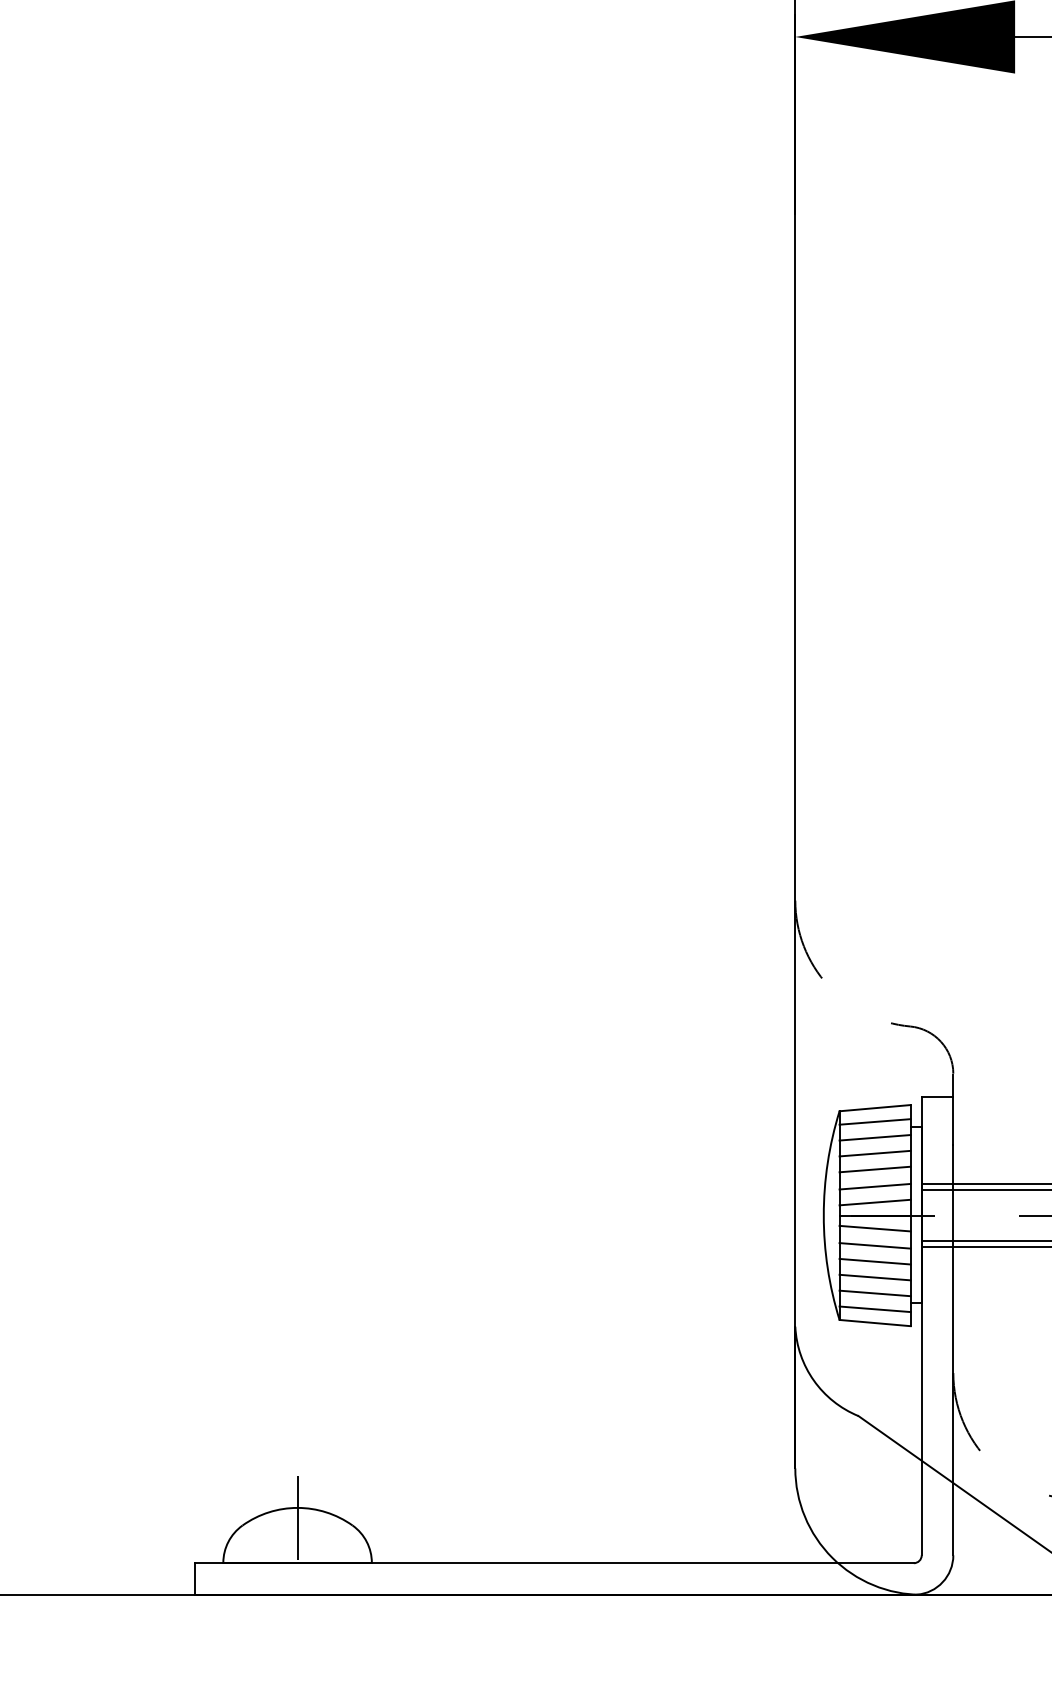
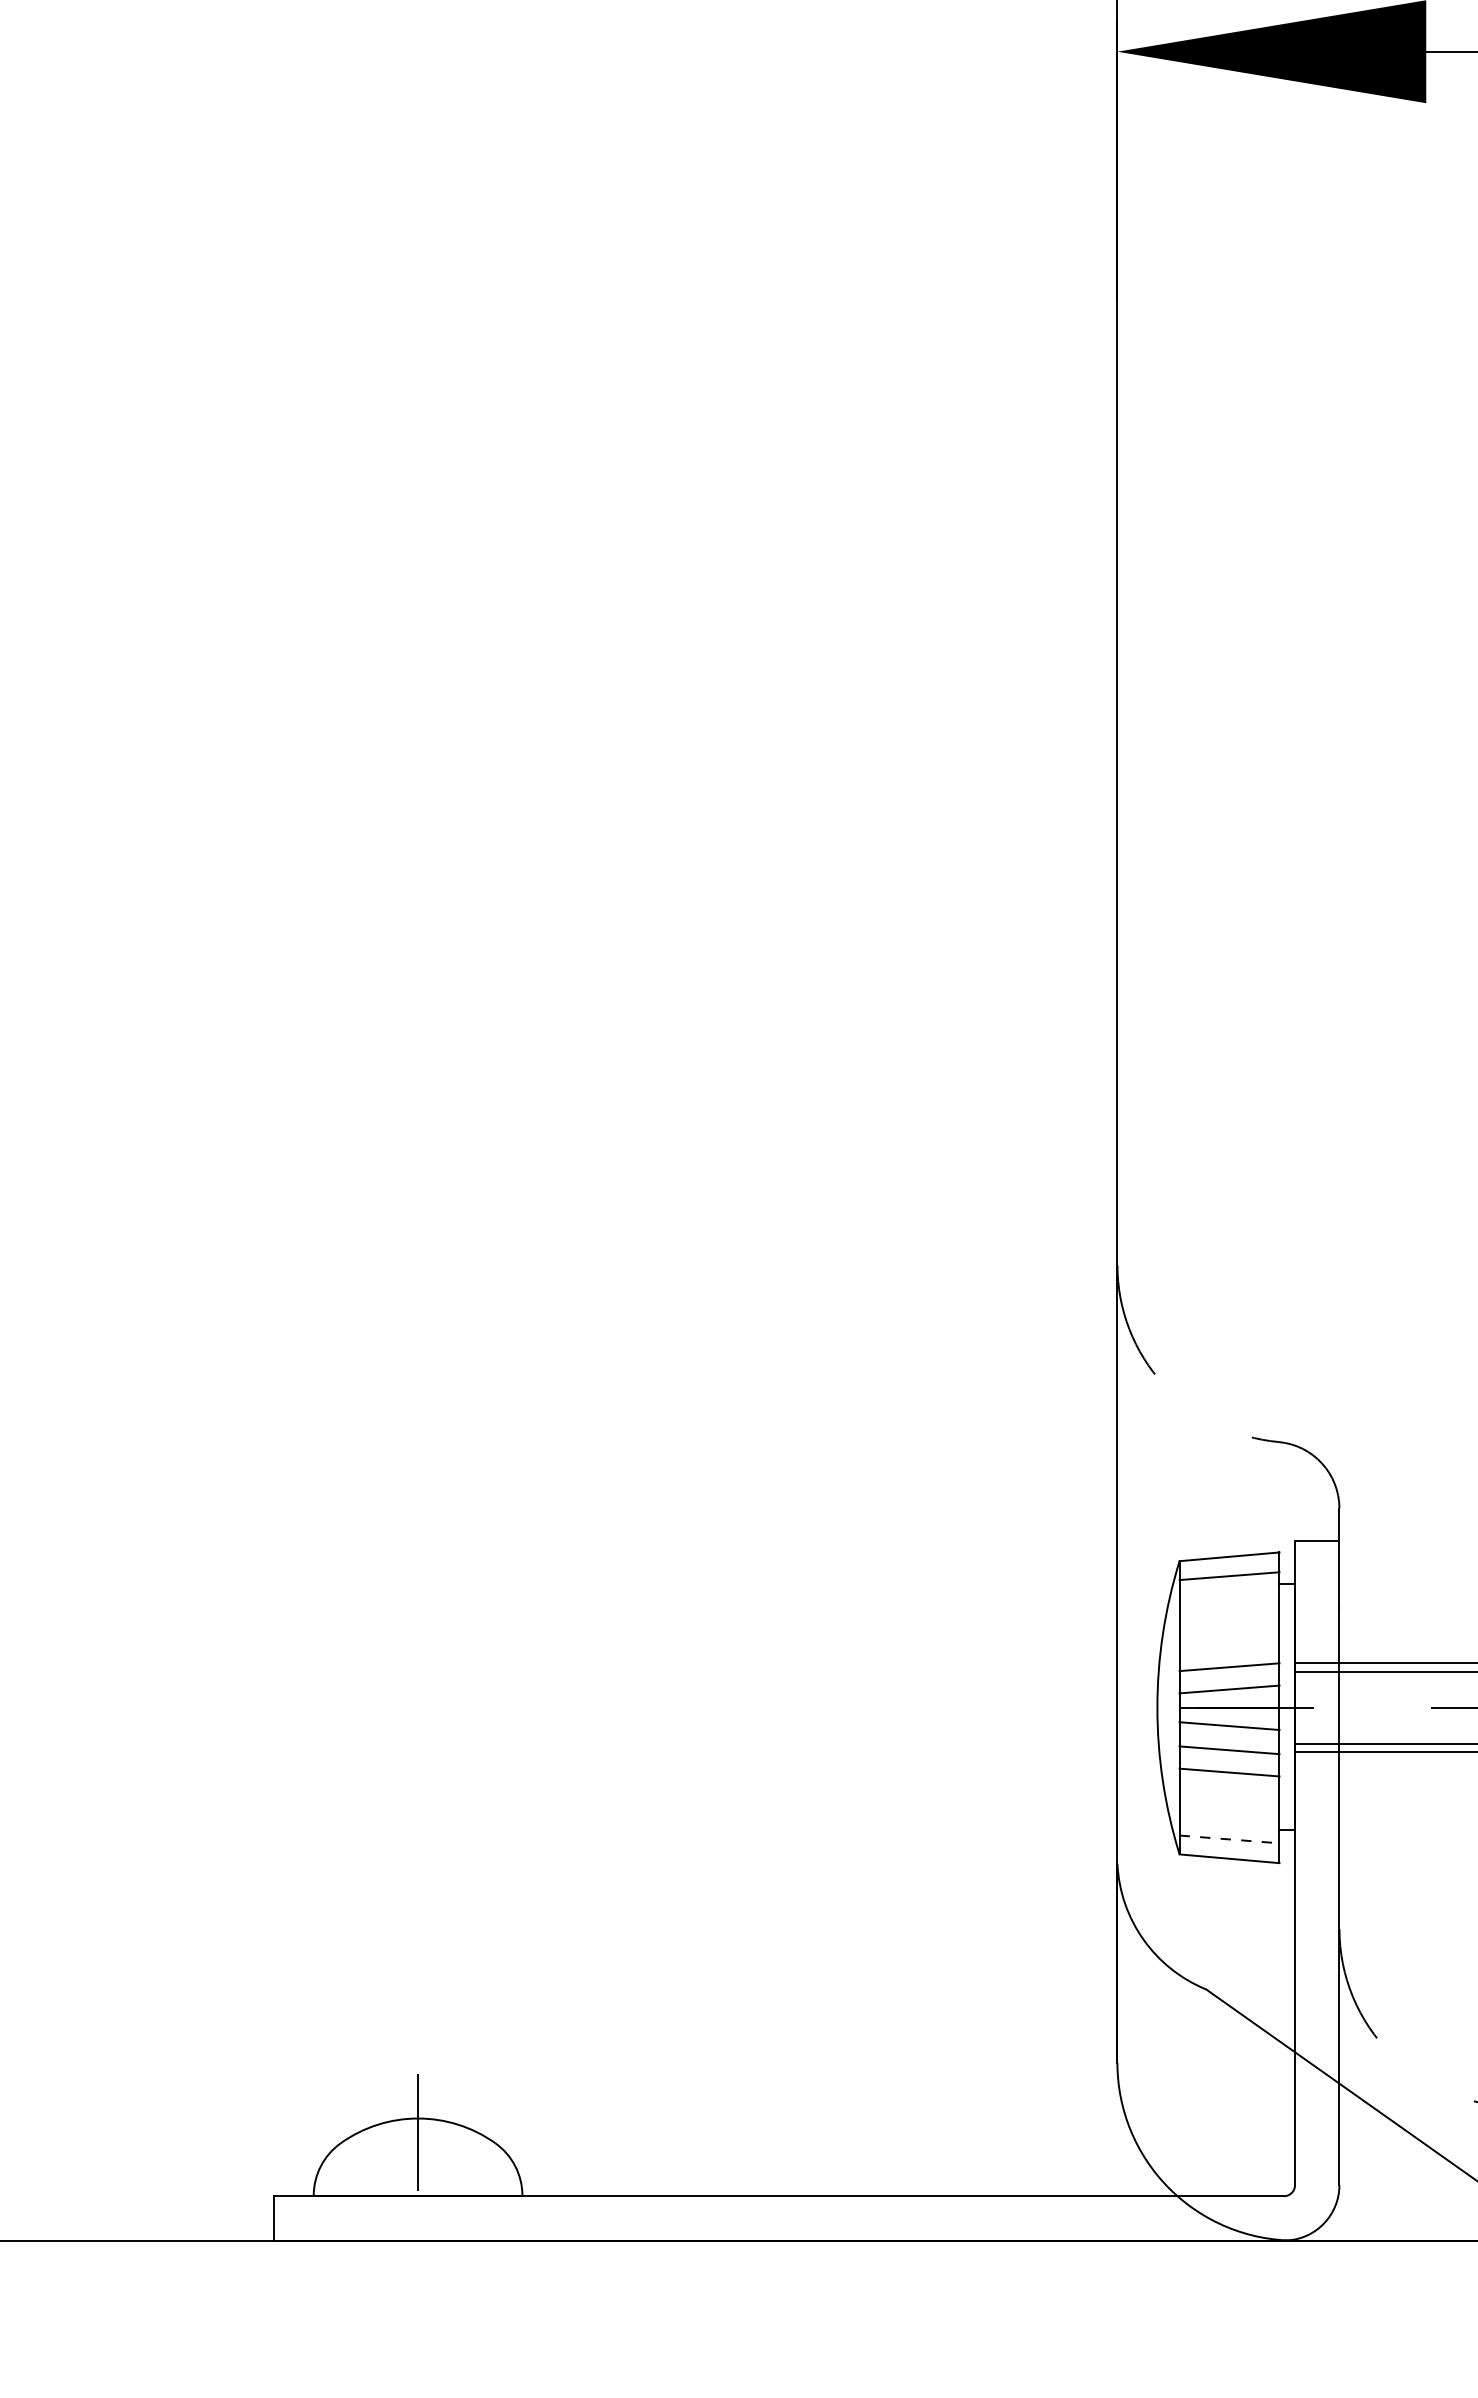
line: (875, 1137) -> (1229, 1598), removed
line: (875, 1153) -> (1229, 1620), removed
line: (875, 1169) -> (1229, 1642), removed
line: (875, 1277) -> (1229, 1794), removed
line: (875, 1293) -> (1229, 1817), removed
line: (875, 1309) -> (1230, 1839), solid -> dashed

